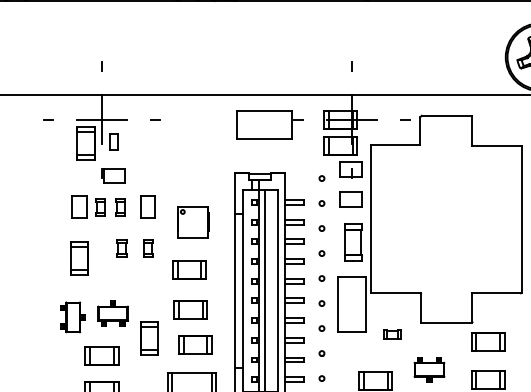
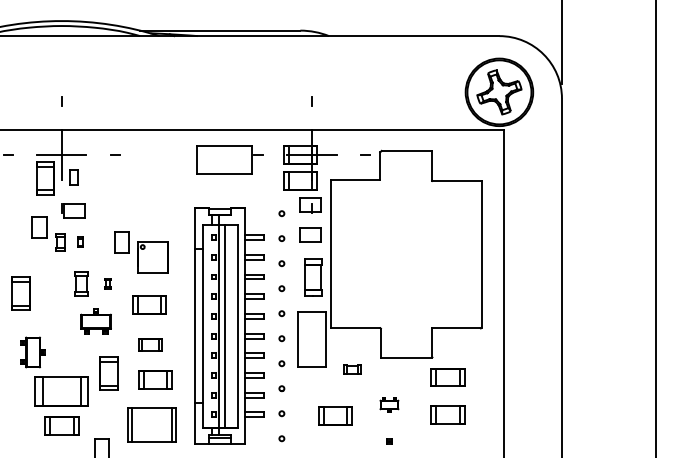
part: (79, 207) -> (39, 227), moved
part: (120, 207) -> (80, 242), size x0.6
part: (147, 207) -> (121, 242), moved
part: (121, 248) -> (81, 283), size x1.4
part: (147, 248) -> (107, 283), size x0.6
part: (78, 258) -> (20, 293), moved
part: (190, 309) -> (150, 344), size x0.7
part: (112, 313) -> (95, 321), moved
part: (101, 355) -> (61, 390), size x1.6
part: (429, 369) -> (389, 404), size x0.6

